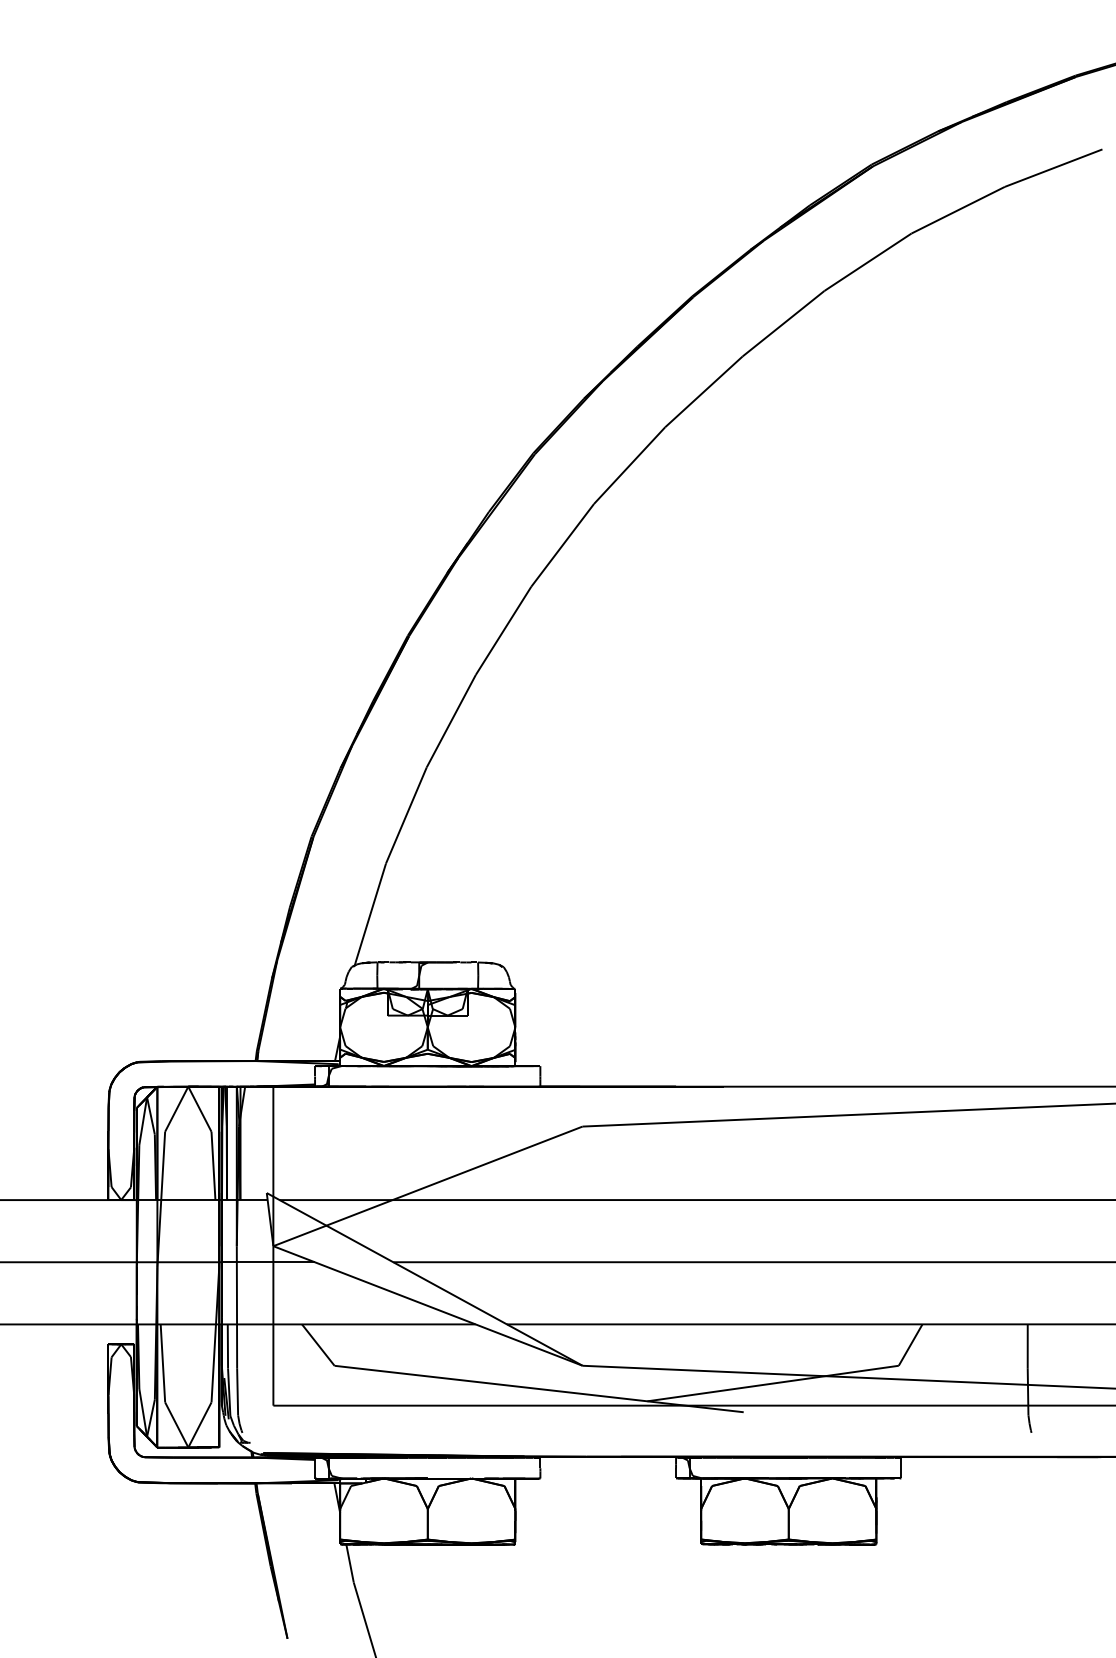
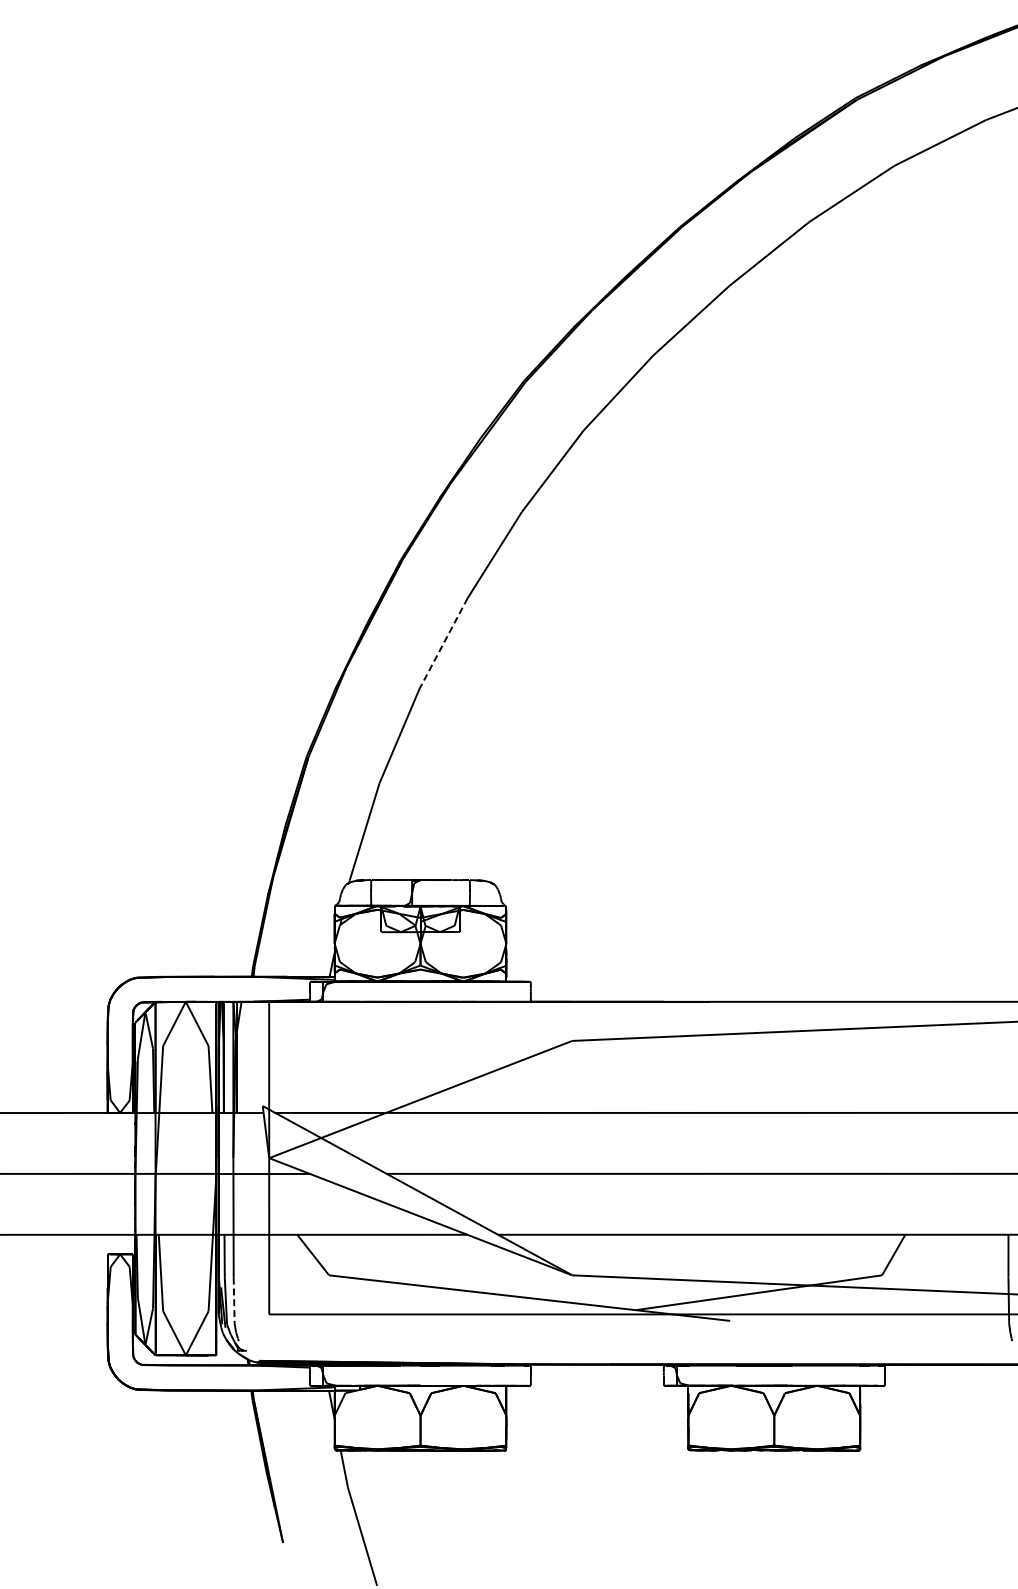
line: (451, 721) -> (443, 643), solid -> dashed
line: (237, 1391) -> (234, 1300), solid -> dashed

